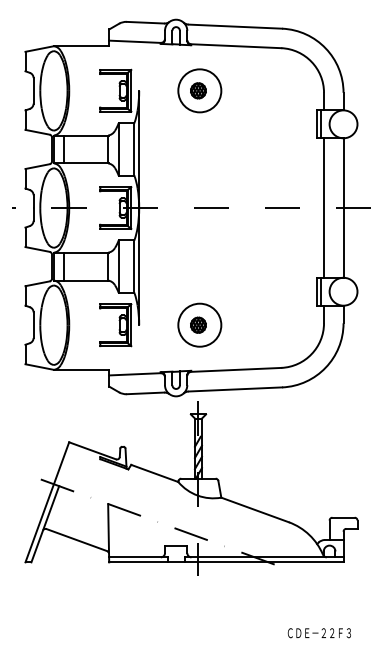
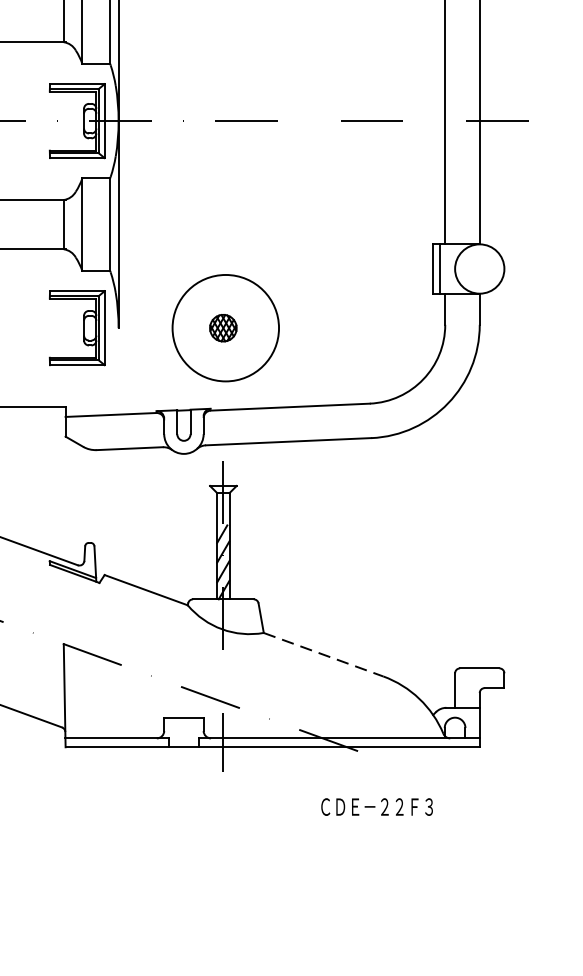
circle: (199, 324) -> (225, 326), size x1.4
line: (255, 510) -> (324, 655), solid -> dashed
text: (318, 633) -> (375, 807), moved

